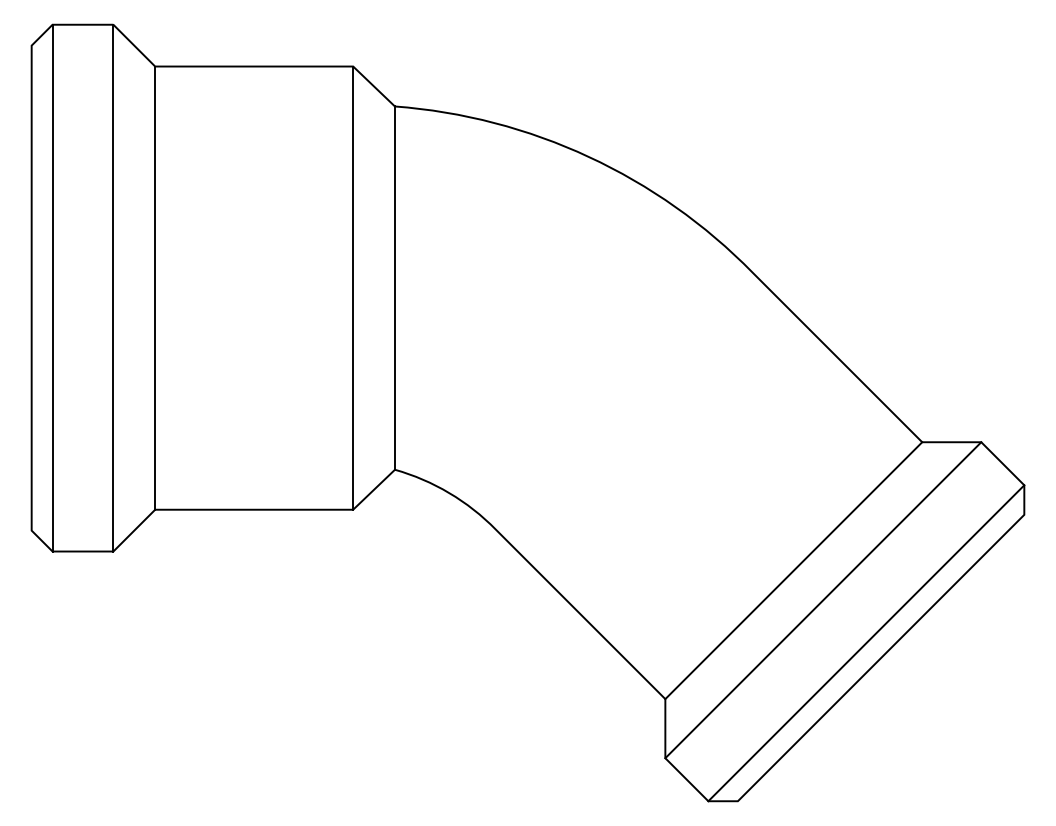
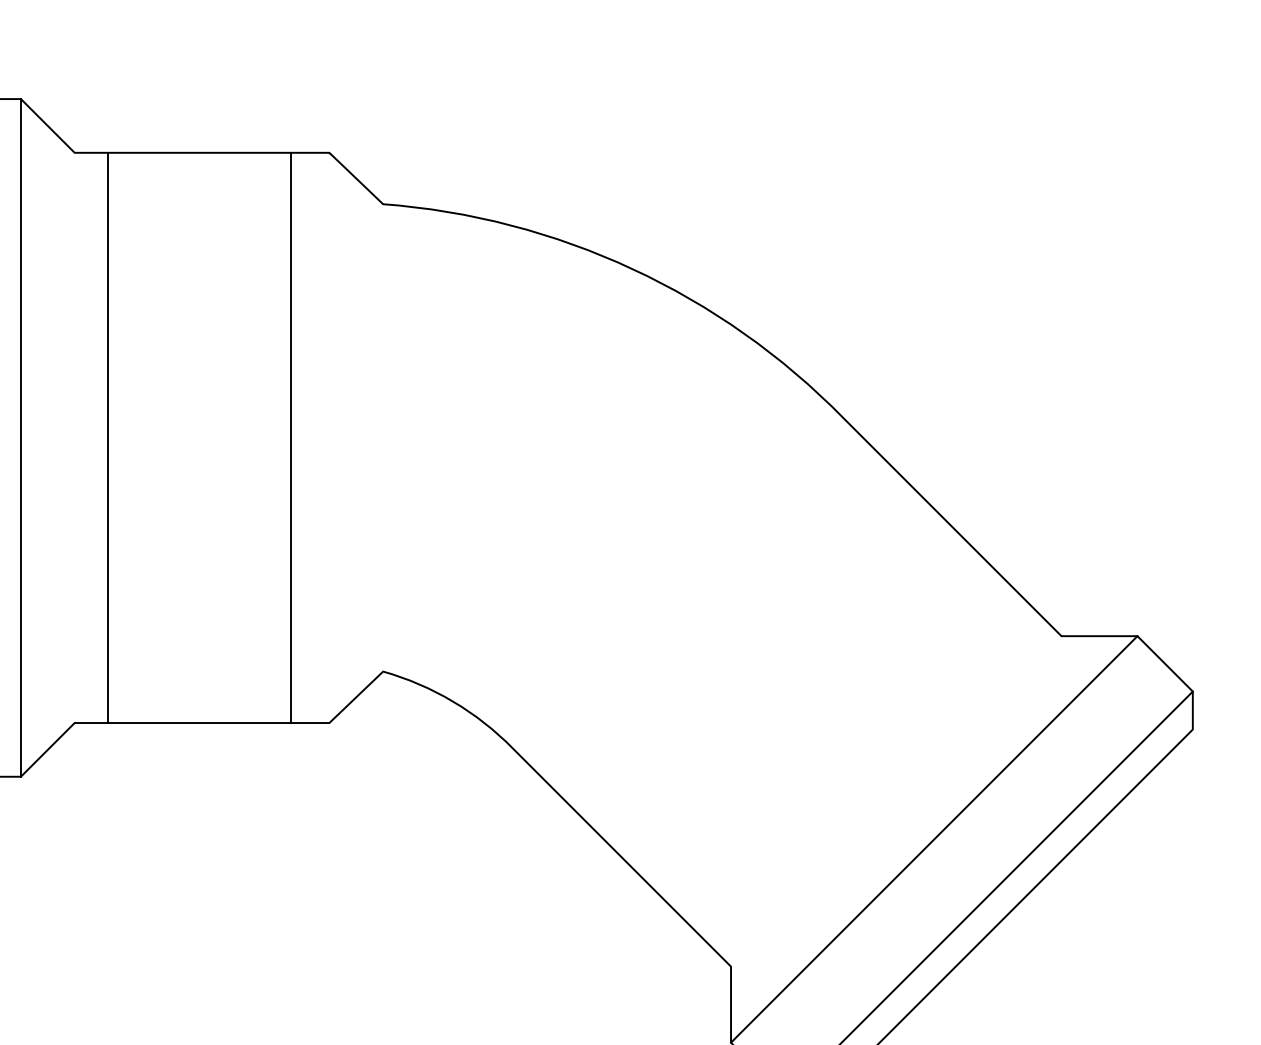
line: (155, 287) -> (108, 437), moved
line: (353, 287) -> (291, 437), moved
line: (394, 287) -> (382, 437), removed
line: (793, 570) -> (895, 801), removed

